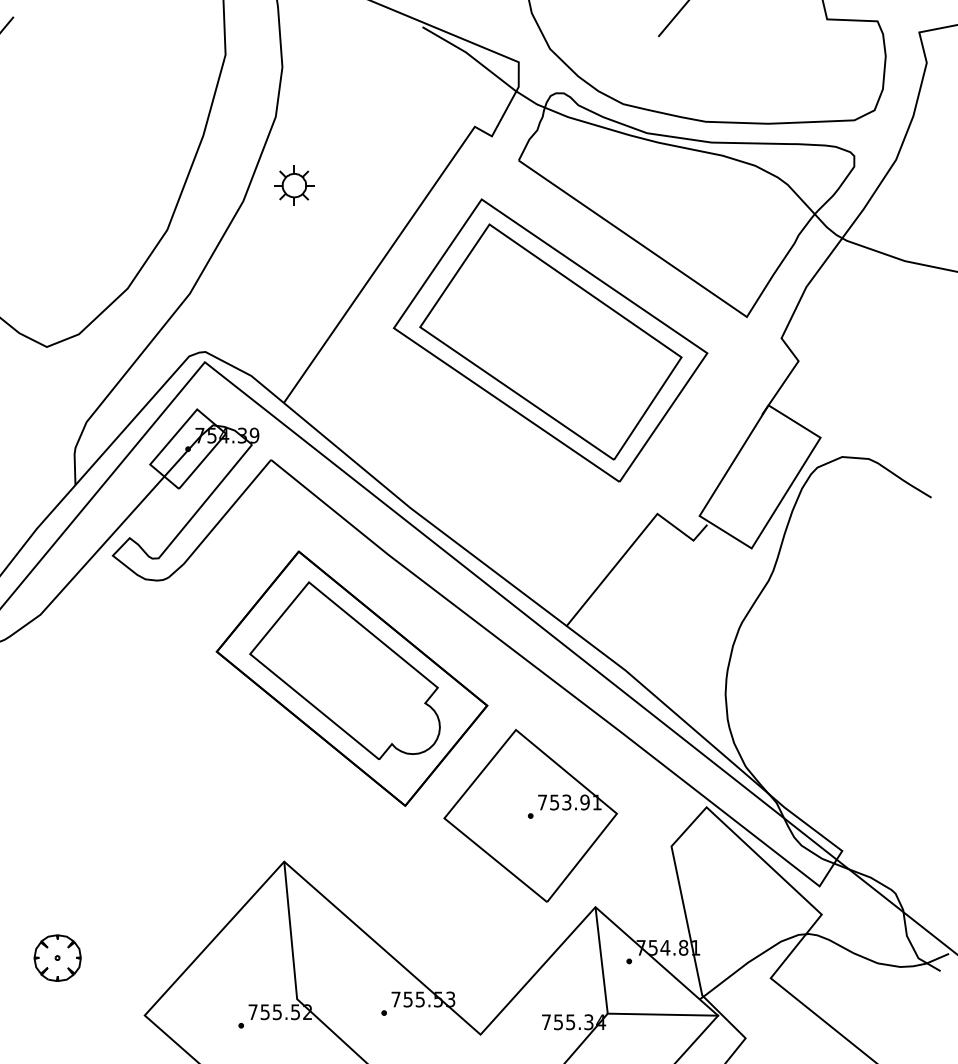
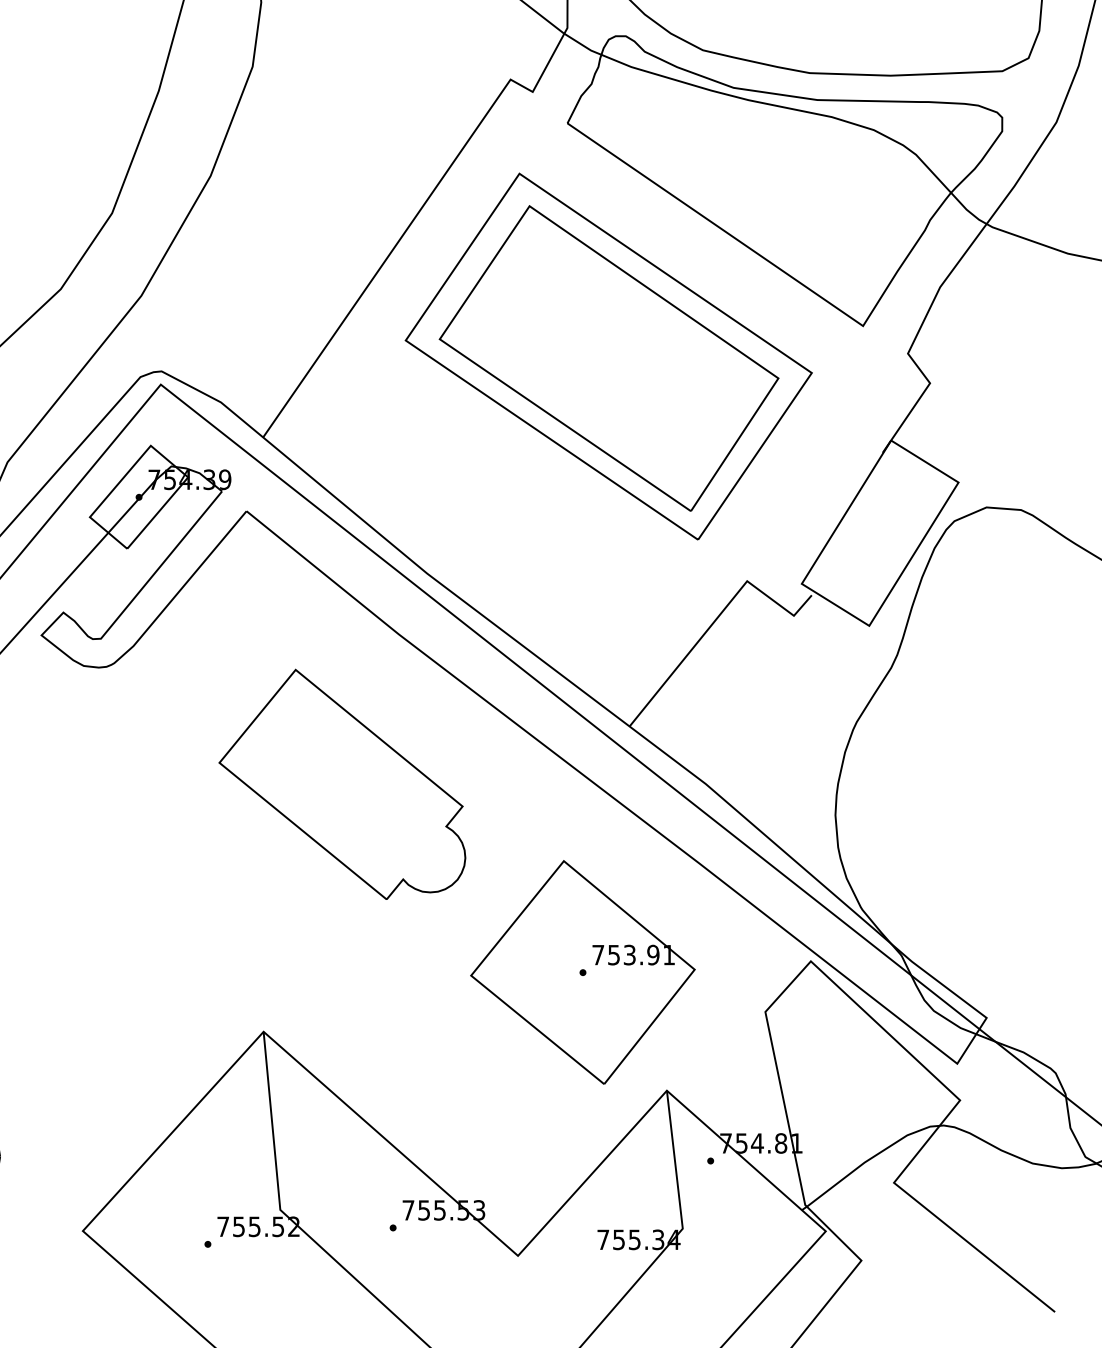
part: (294, 185) -> (276, 155), removed
part: (351, 678) -> (350, 794), removed
line: (662, 1014) -> (753, 1229), removed

